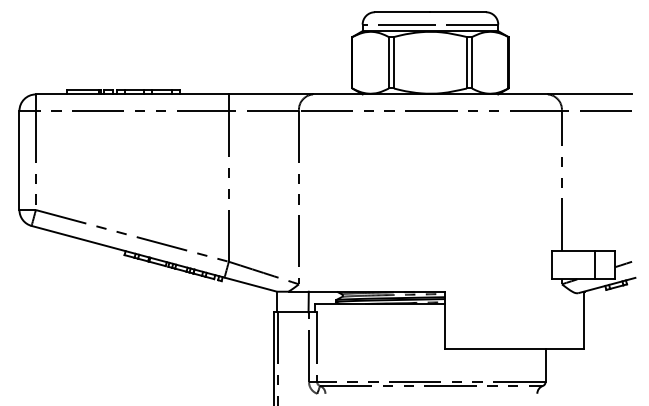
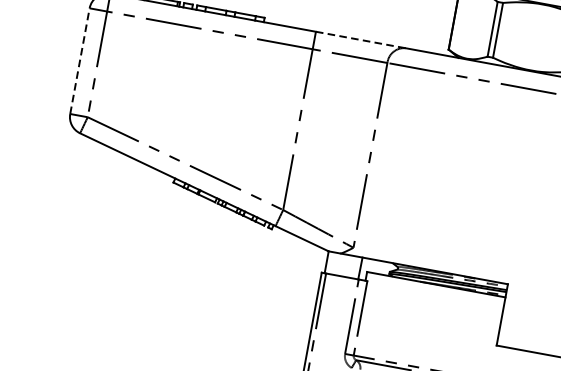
line: (271, 94) -> (361, 40), solid -> dashed
line: (19, 160) -> (79, 61), solid -> dashed

